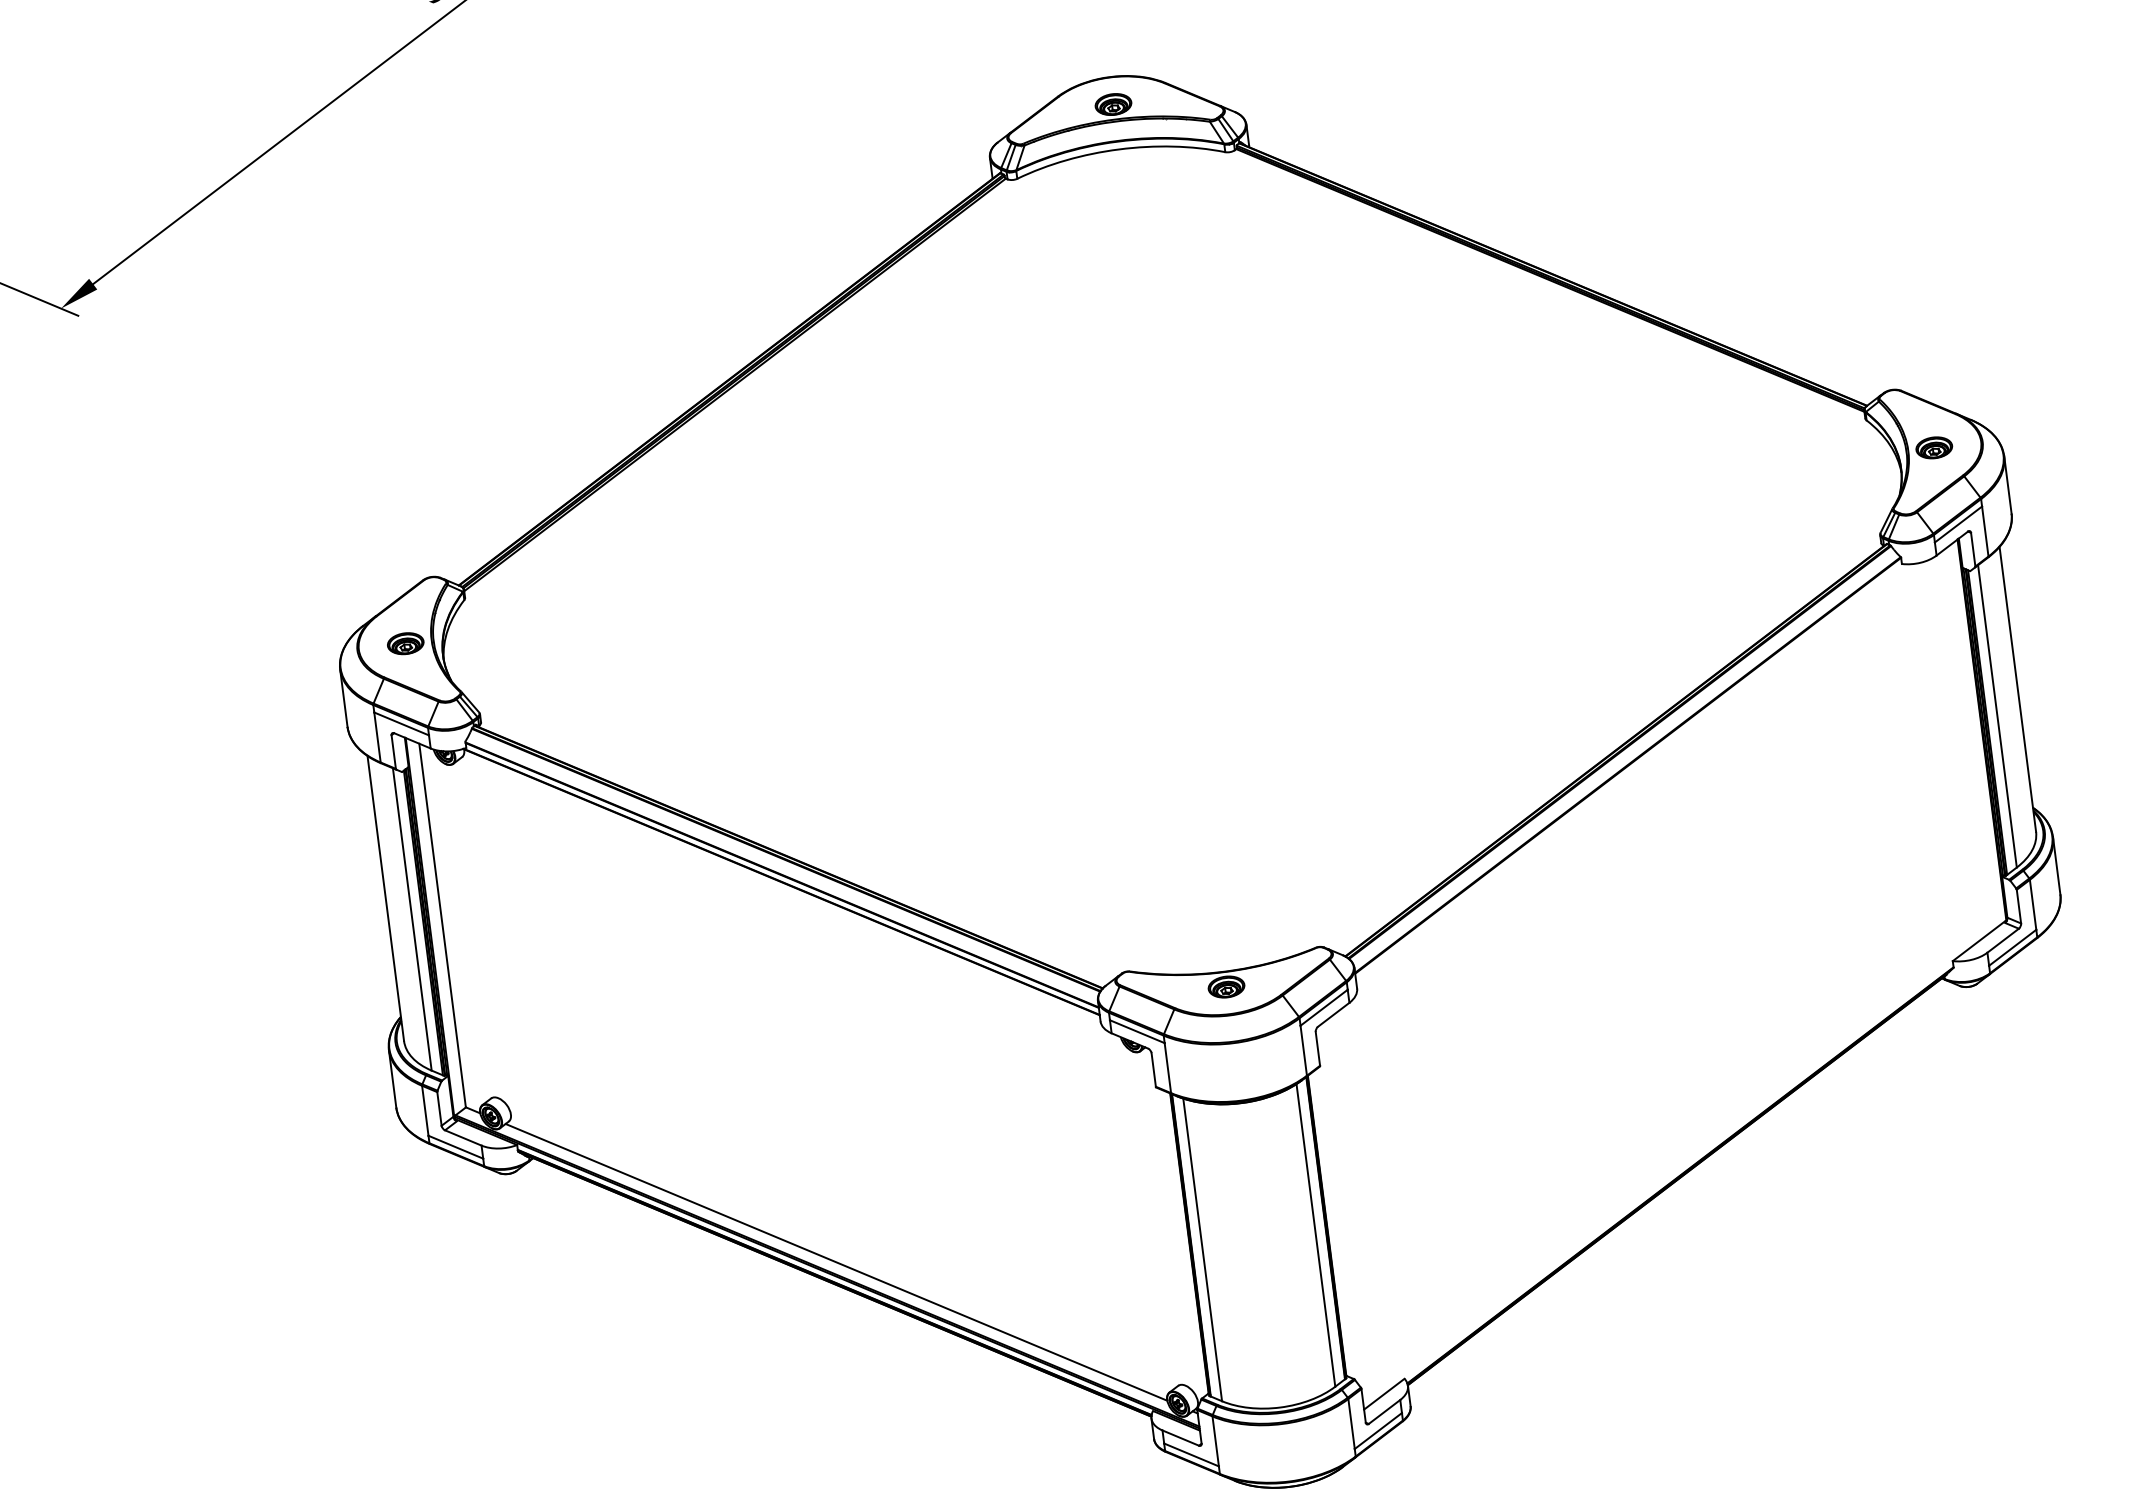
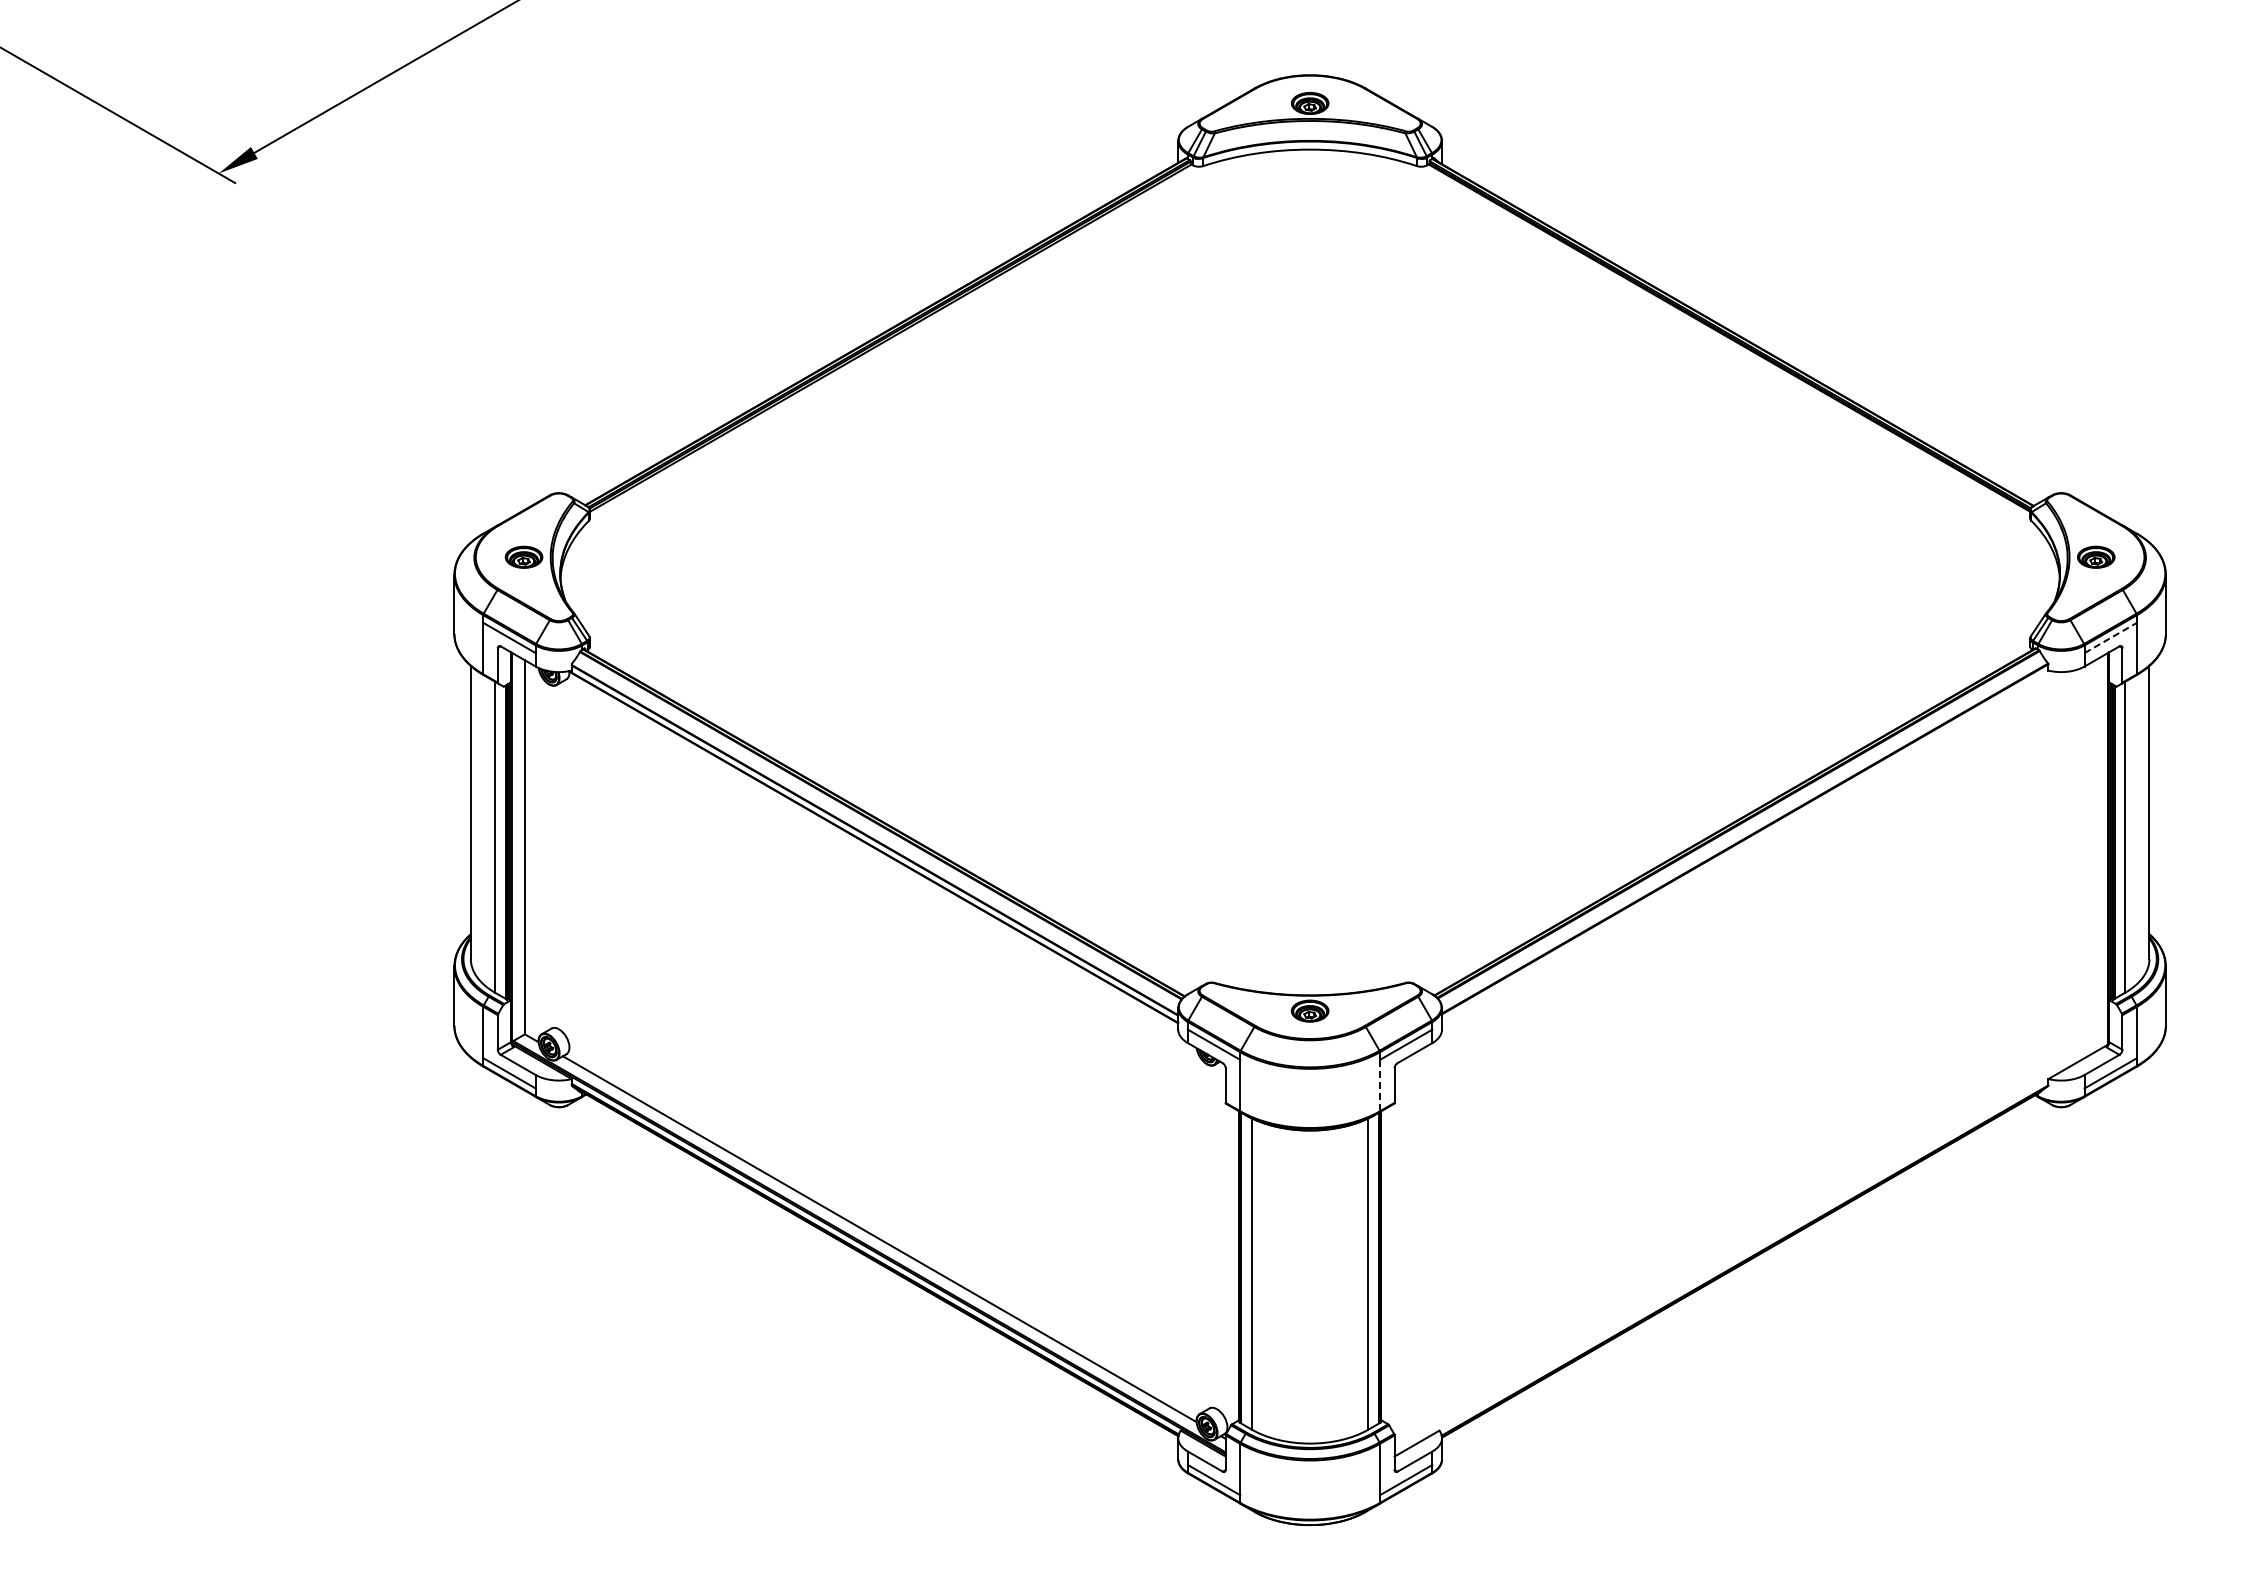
line: (1959, 523) -> (2111, 637), solid -> dashed
line: (1304, 1050) -> (1380, 1085), solid -> dashed

